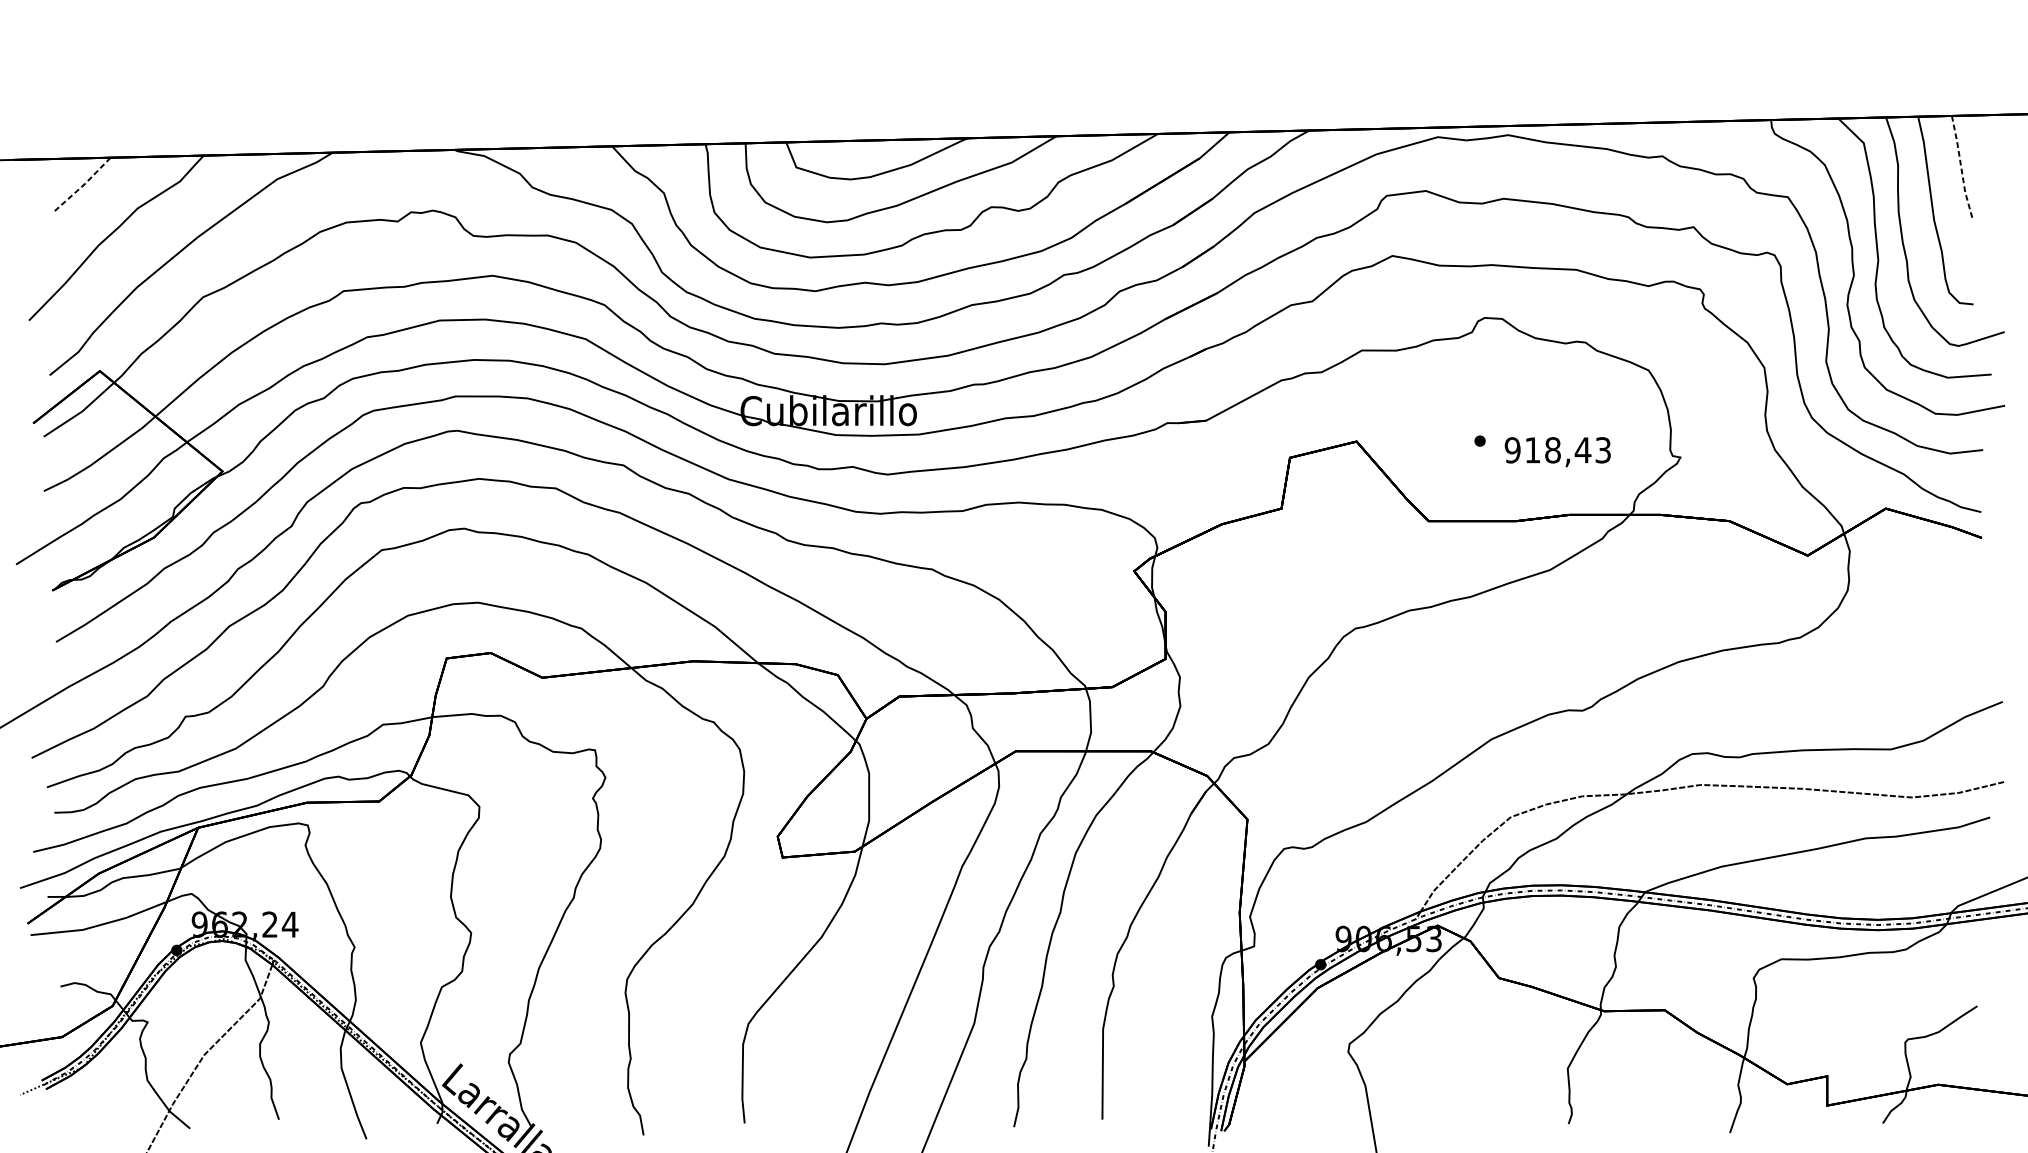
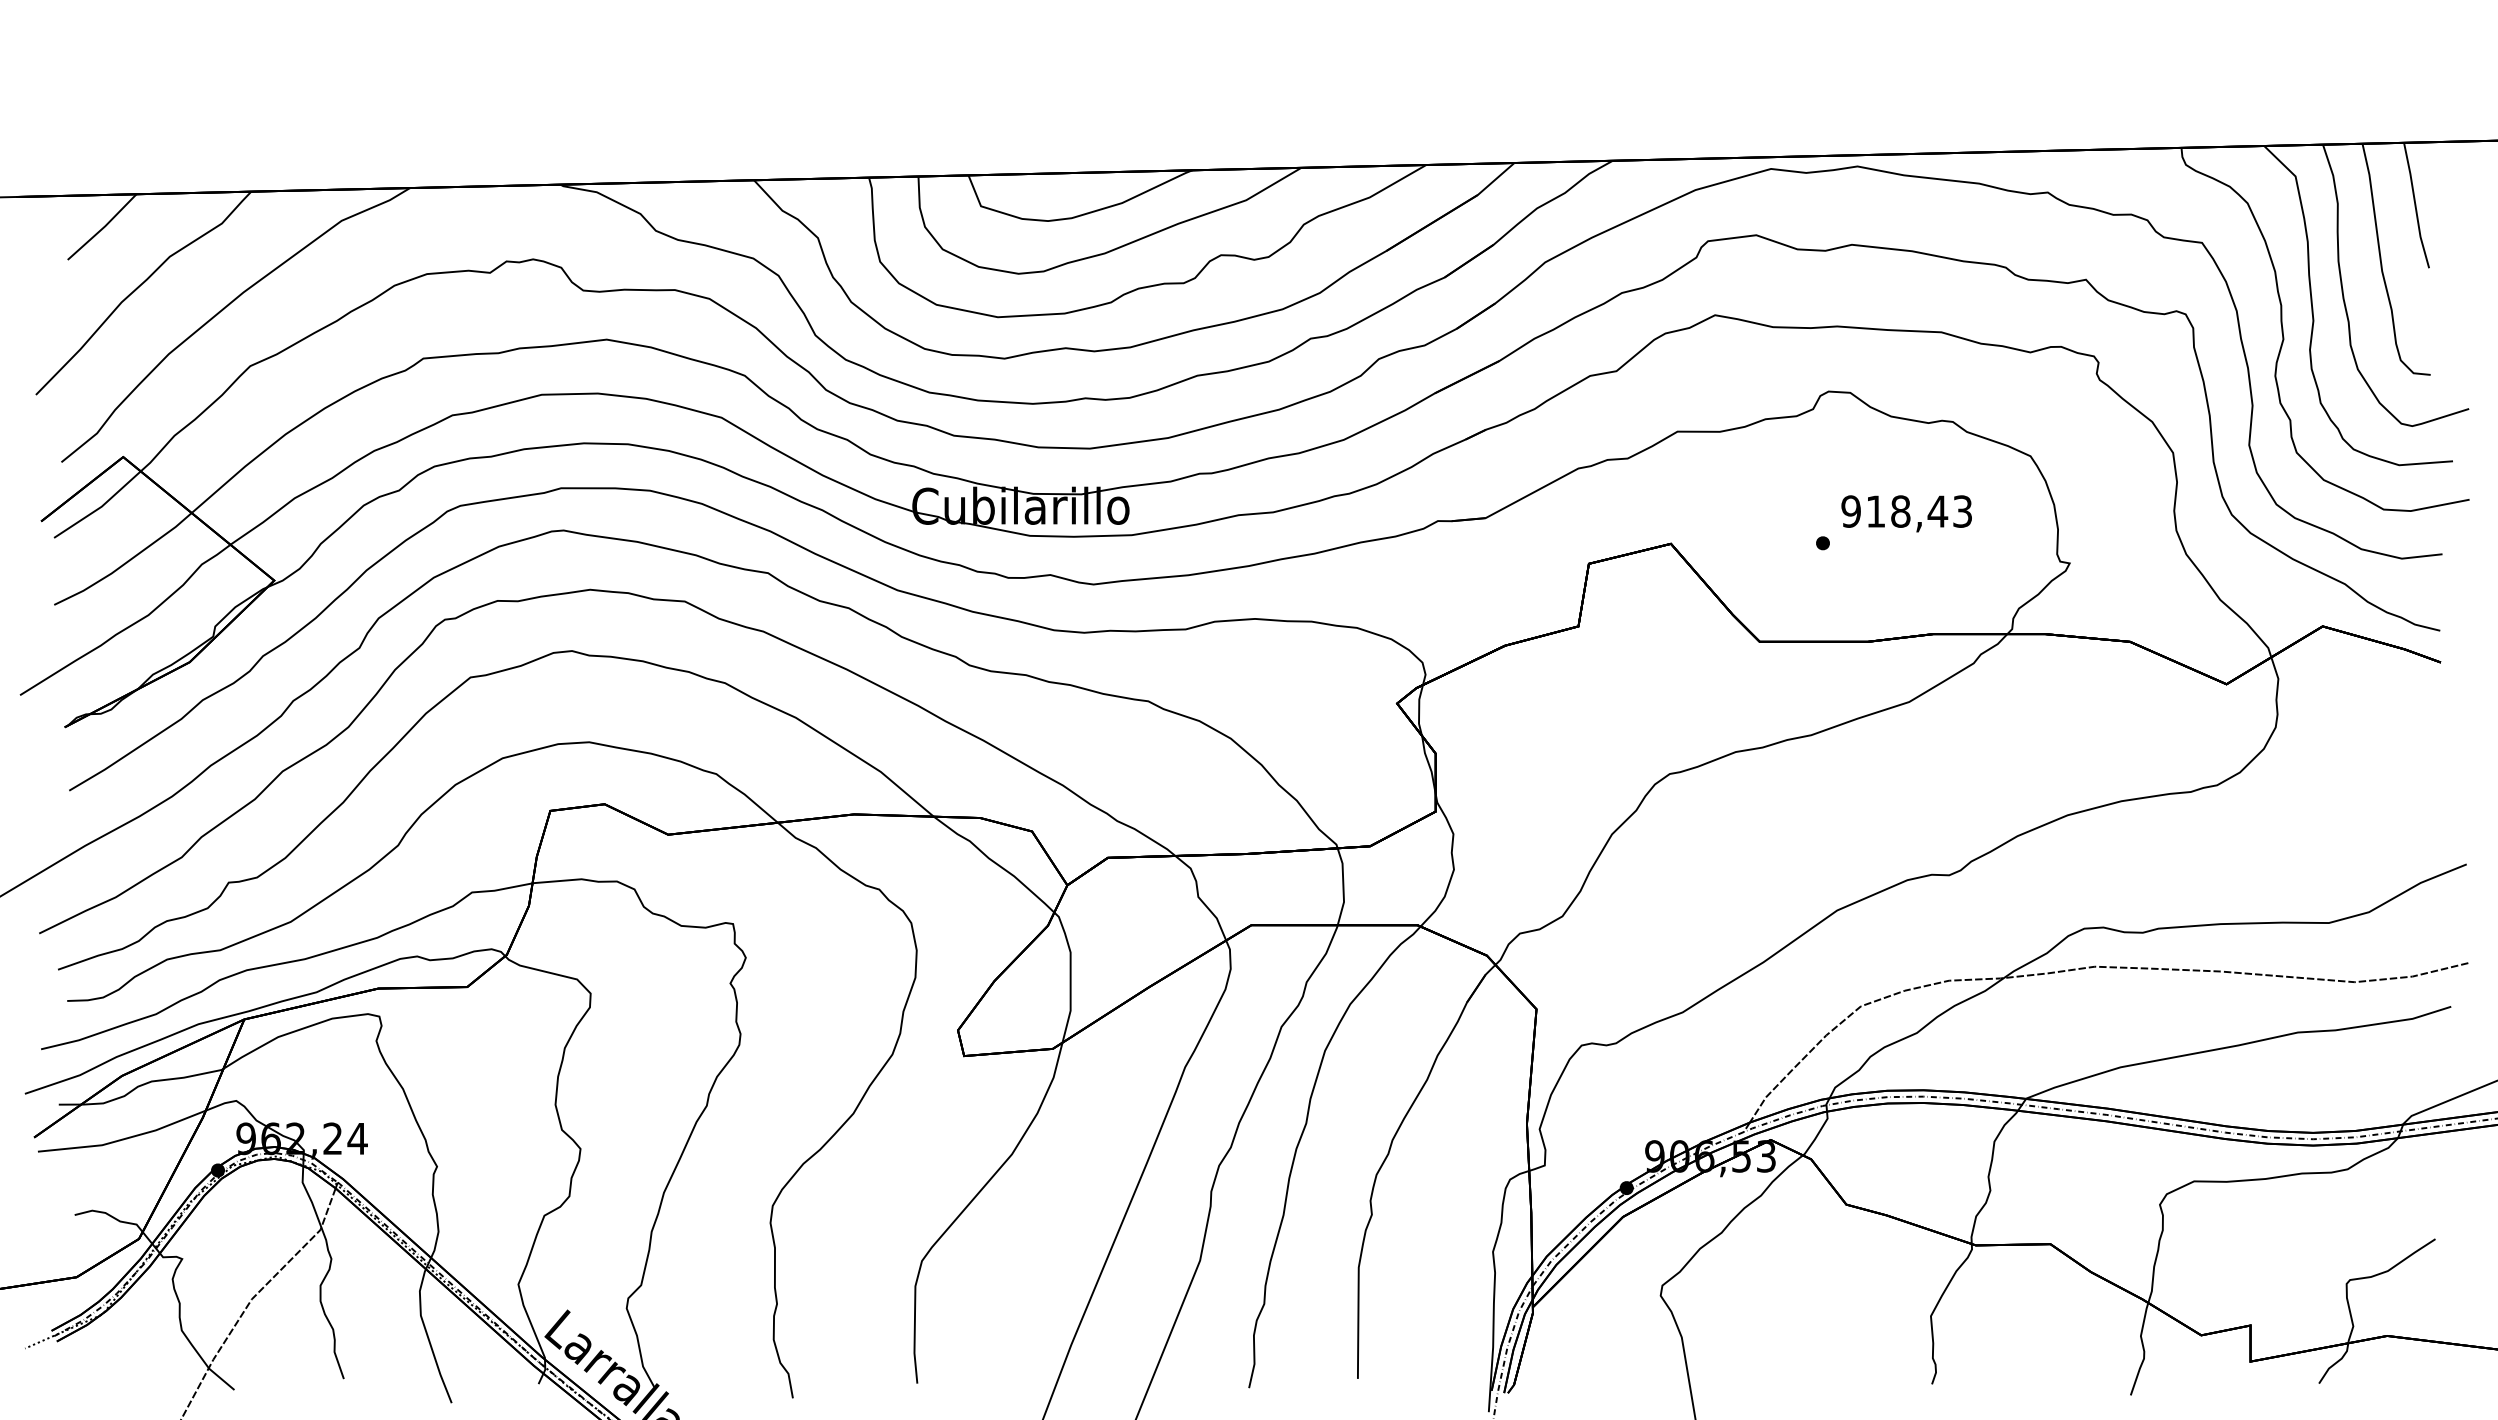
line: (1961, 166) -> (2415, 205), dashed -> solid
line: (83, 184) -> (103, 227), dashed -> solid
text: (1557, 451) -> (1906, 513), moved

